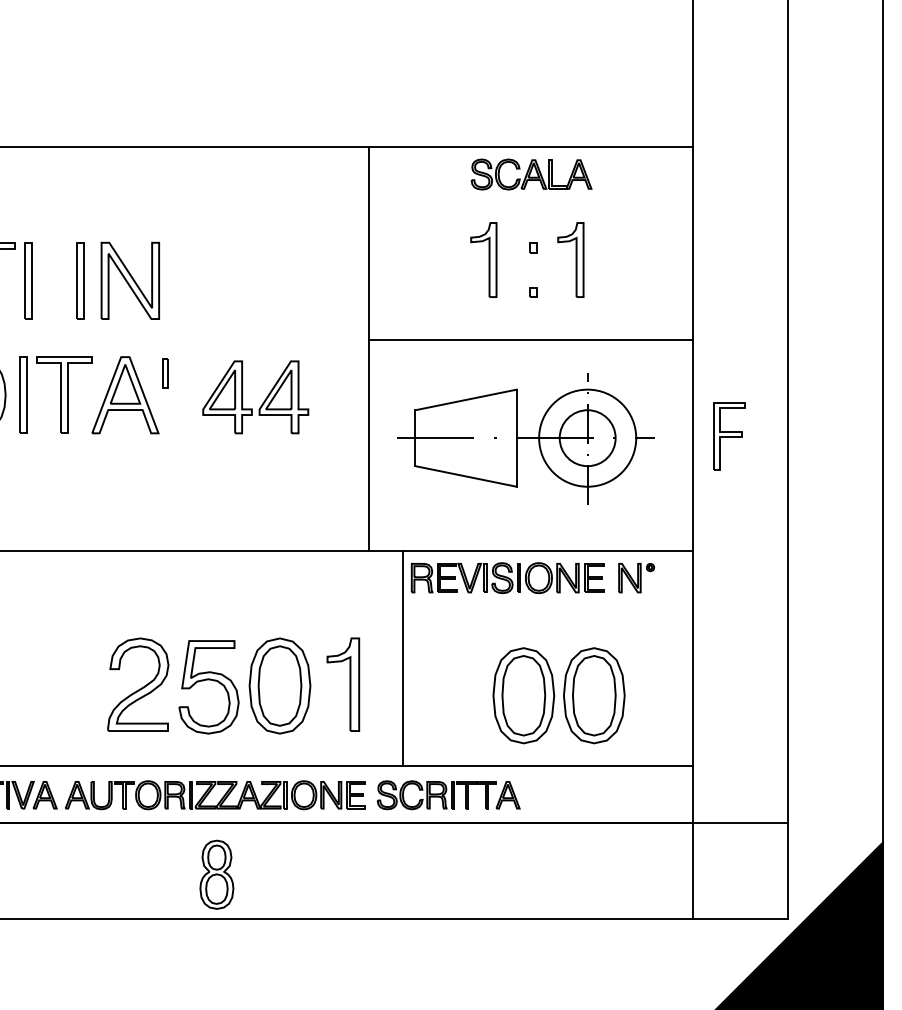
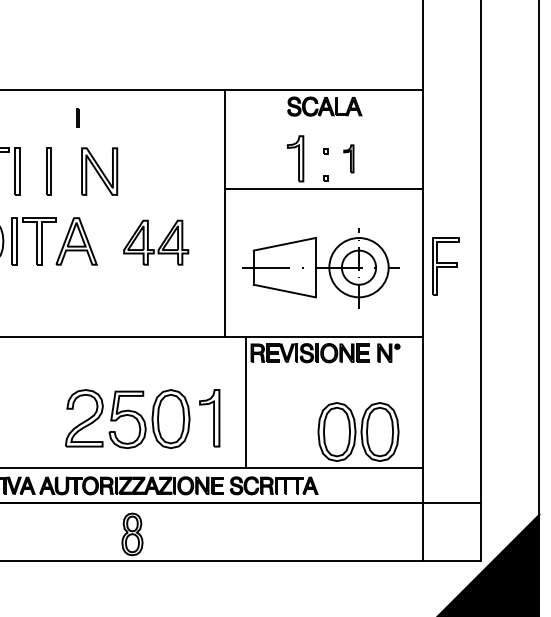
part: (570, 259) -> (348, 158), size x0.6
part: (130, 280) -> (99, 171), moved
line: (531, 339) -> (324, 188), moved
line: (164, 372) -> (77, 117), moved
part: (729, 436) -> (445, 266), size x1.4
part: (559, 694) -> (358, 431), moved

